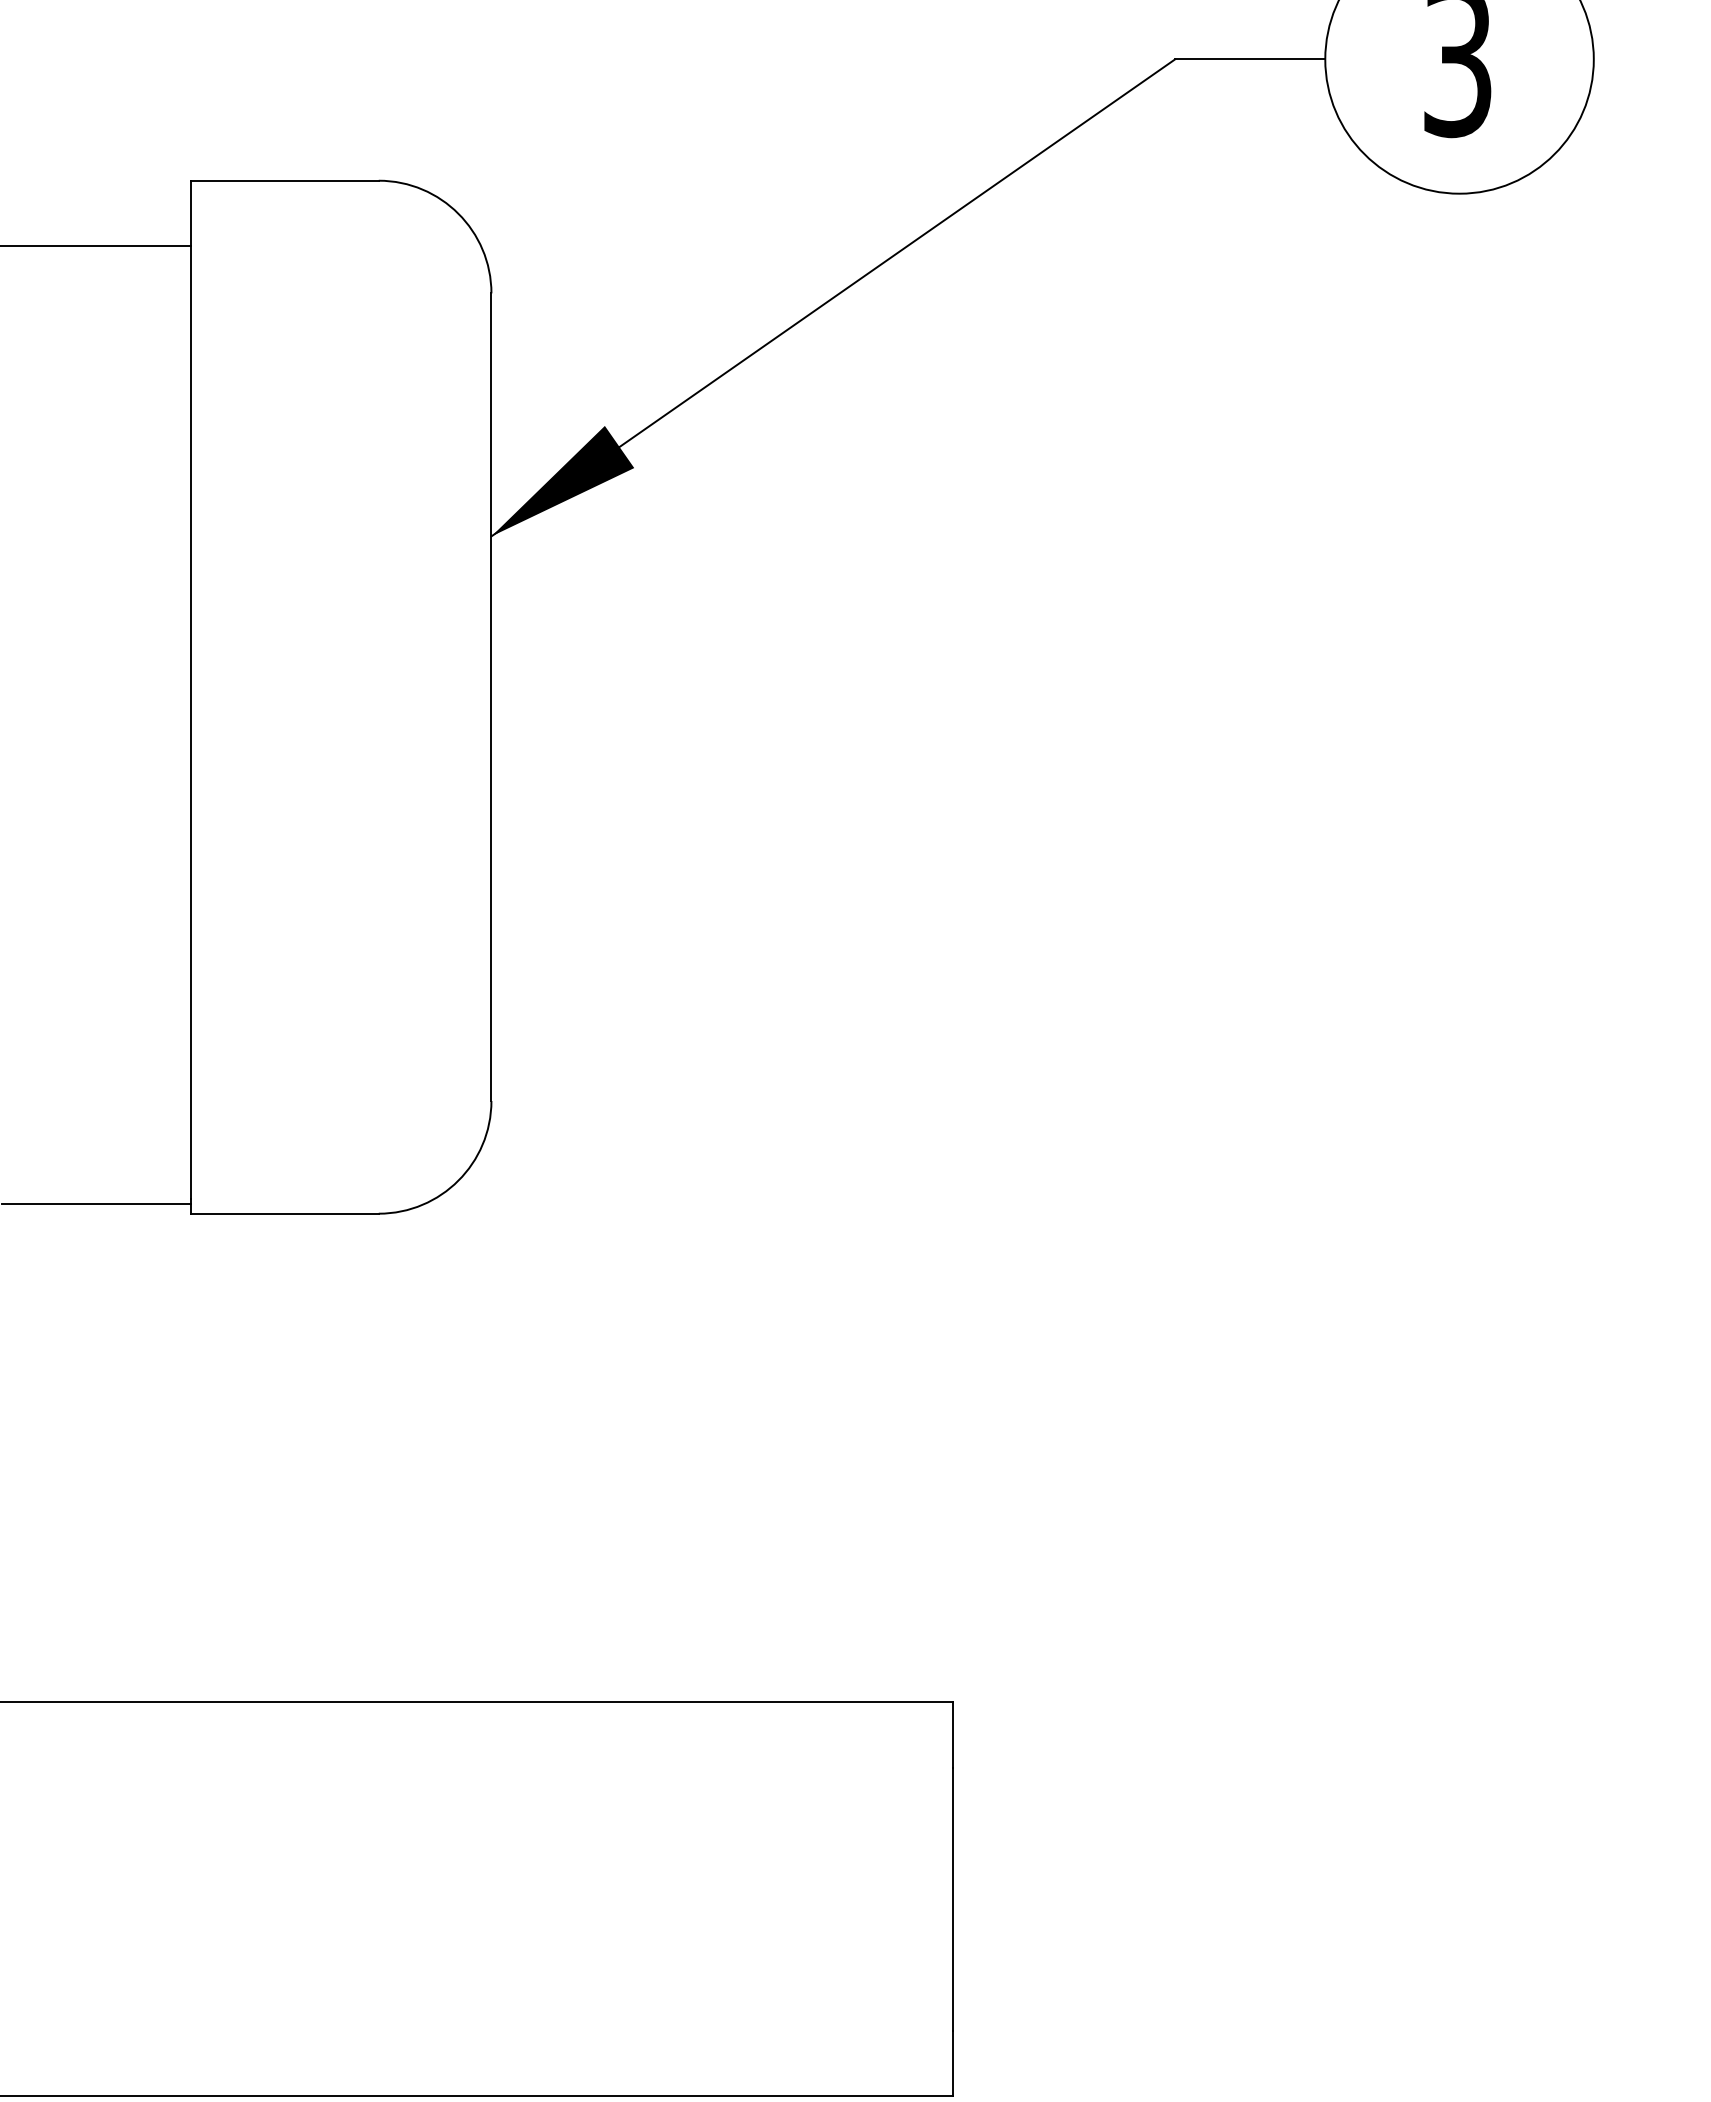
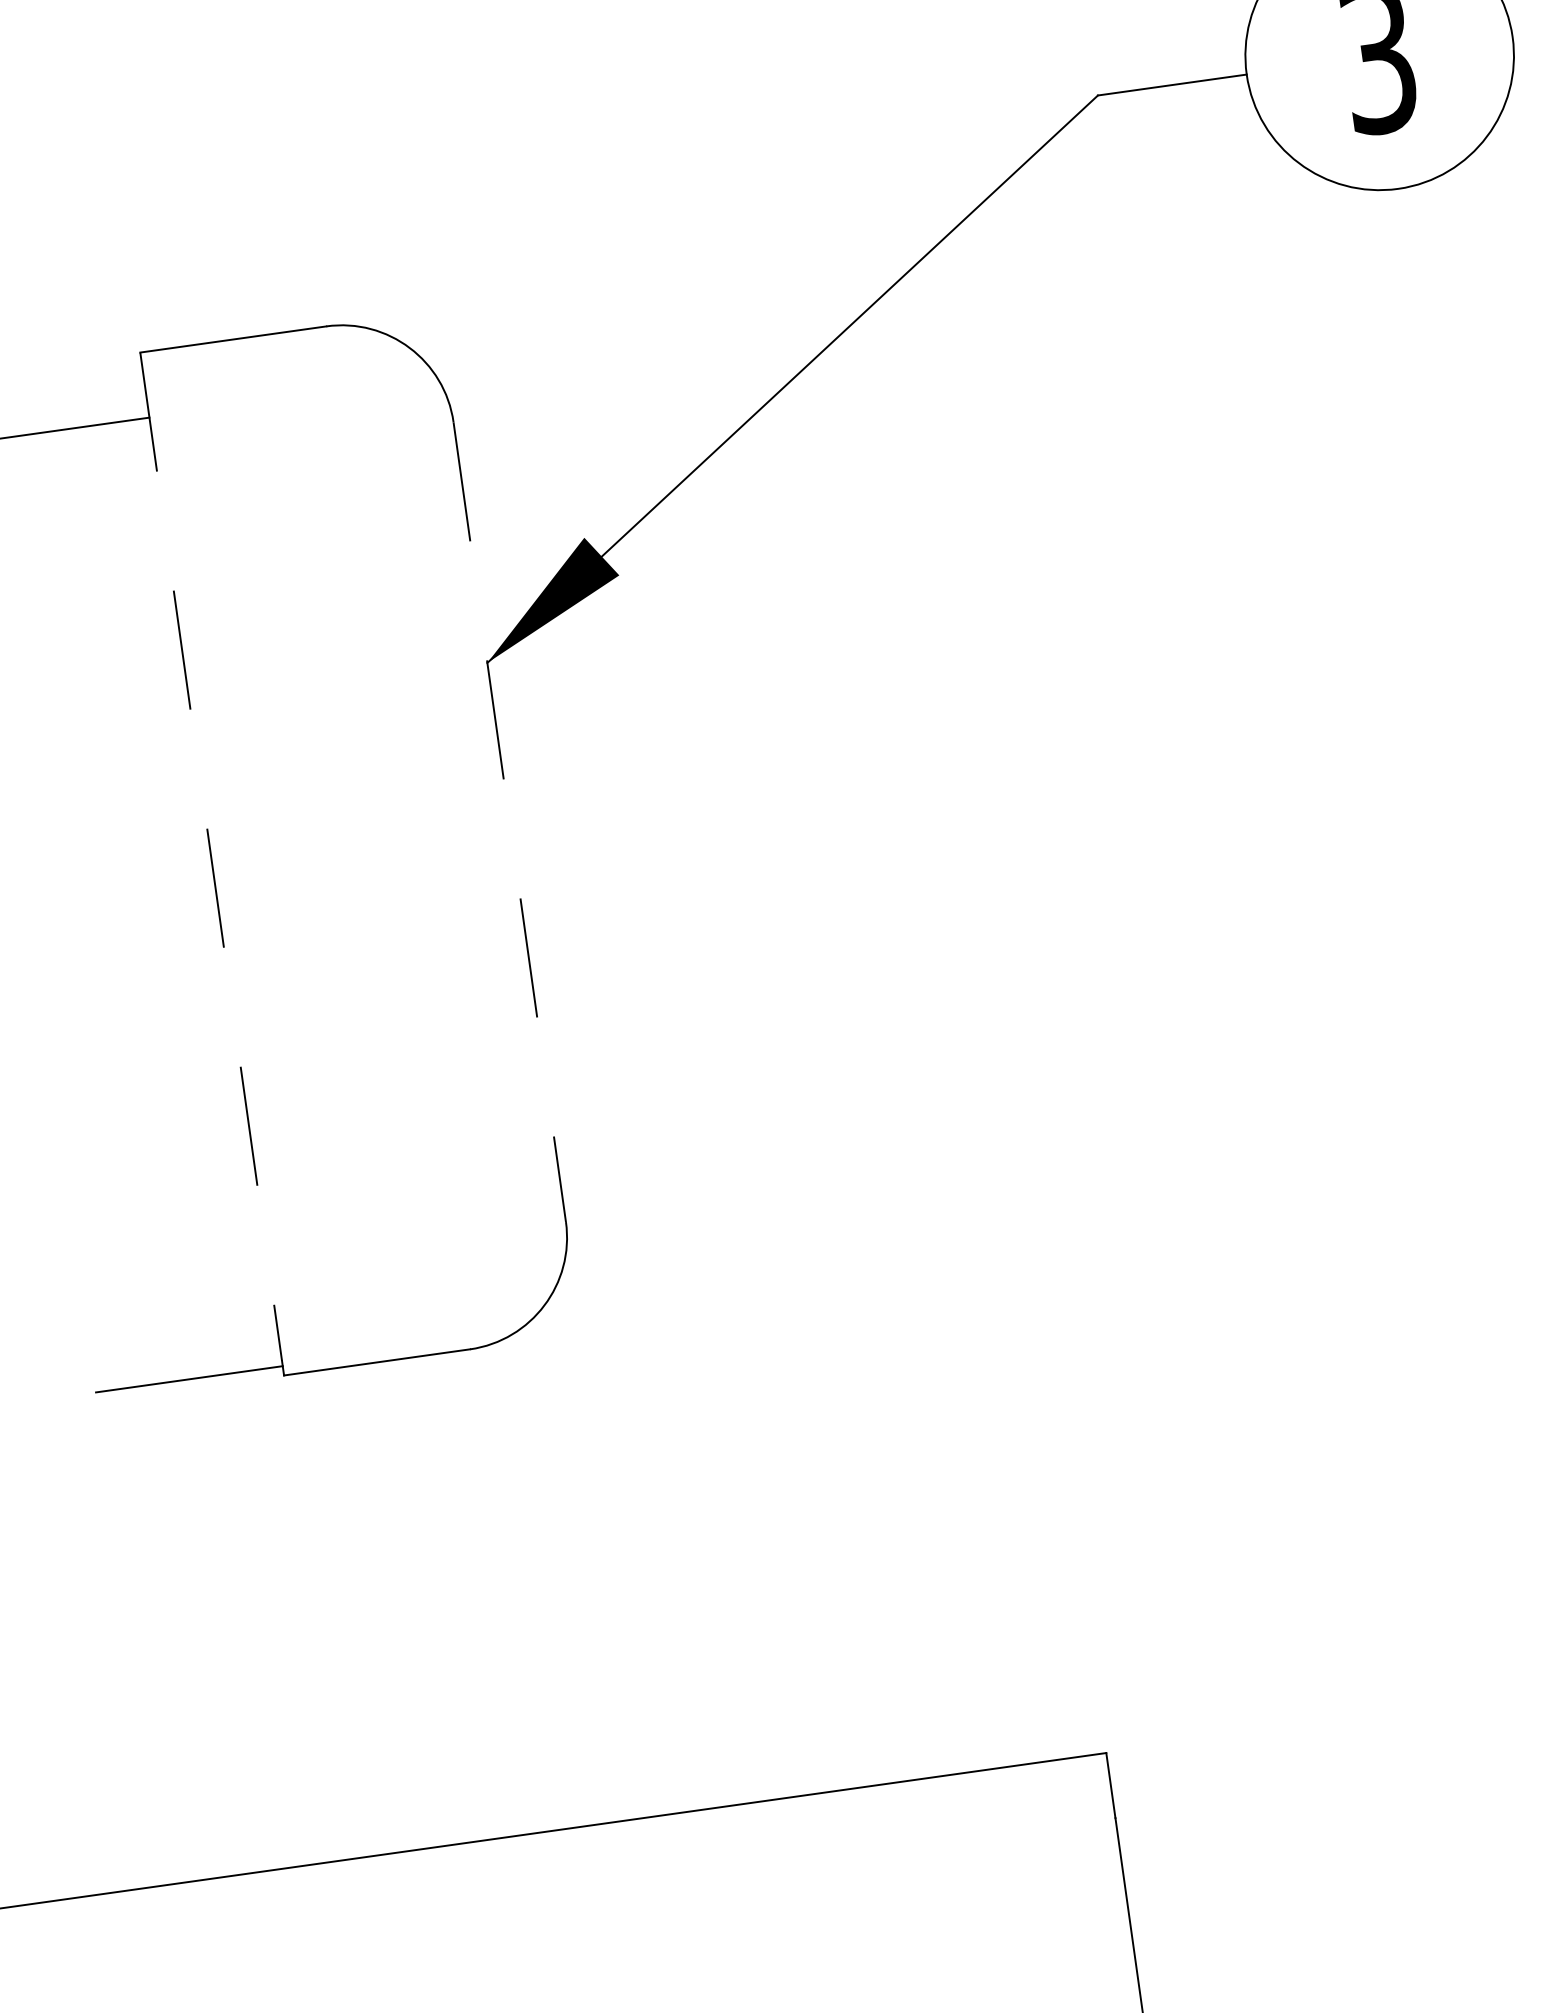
line: (190, 690) -> (210, 857), solid -> dashed
line: (491, 697) -> (509, 822), solid -> dashed

